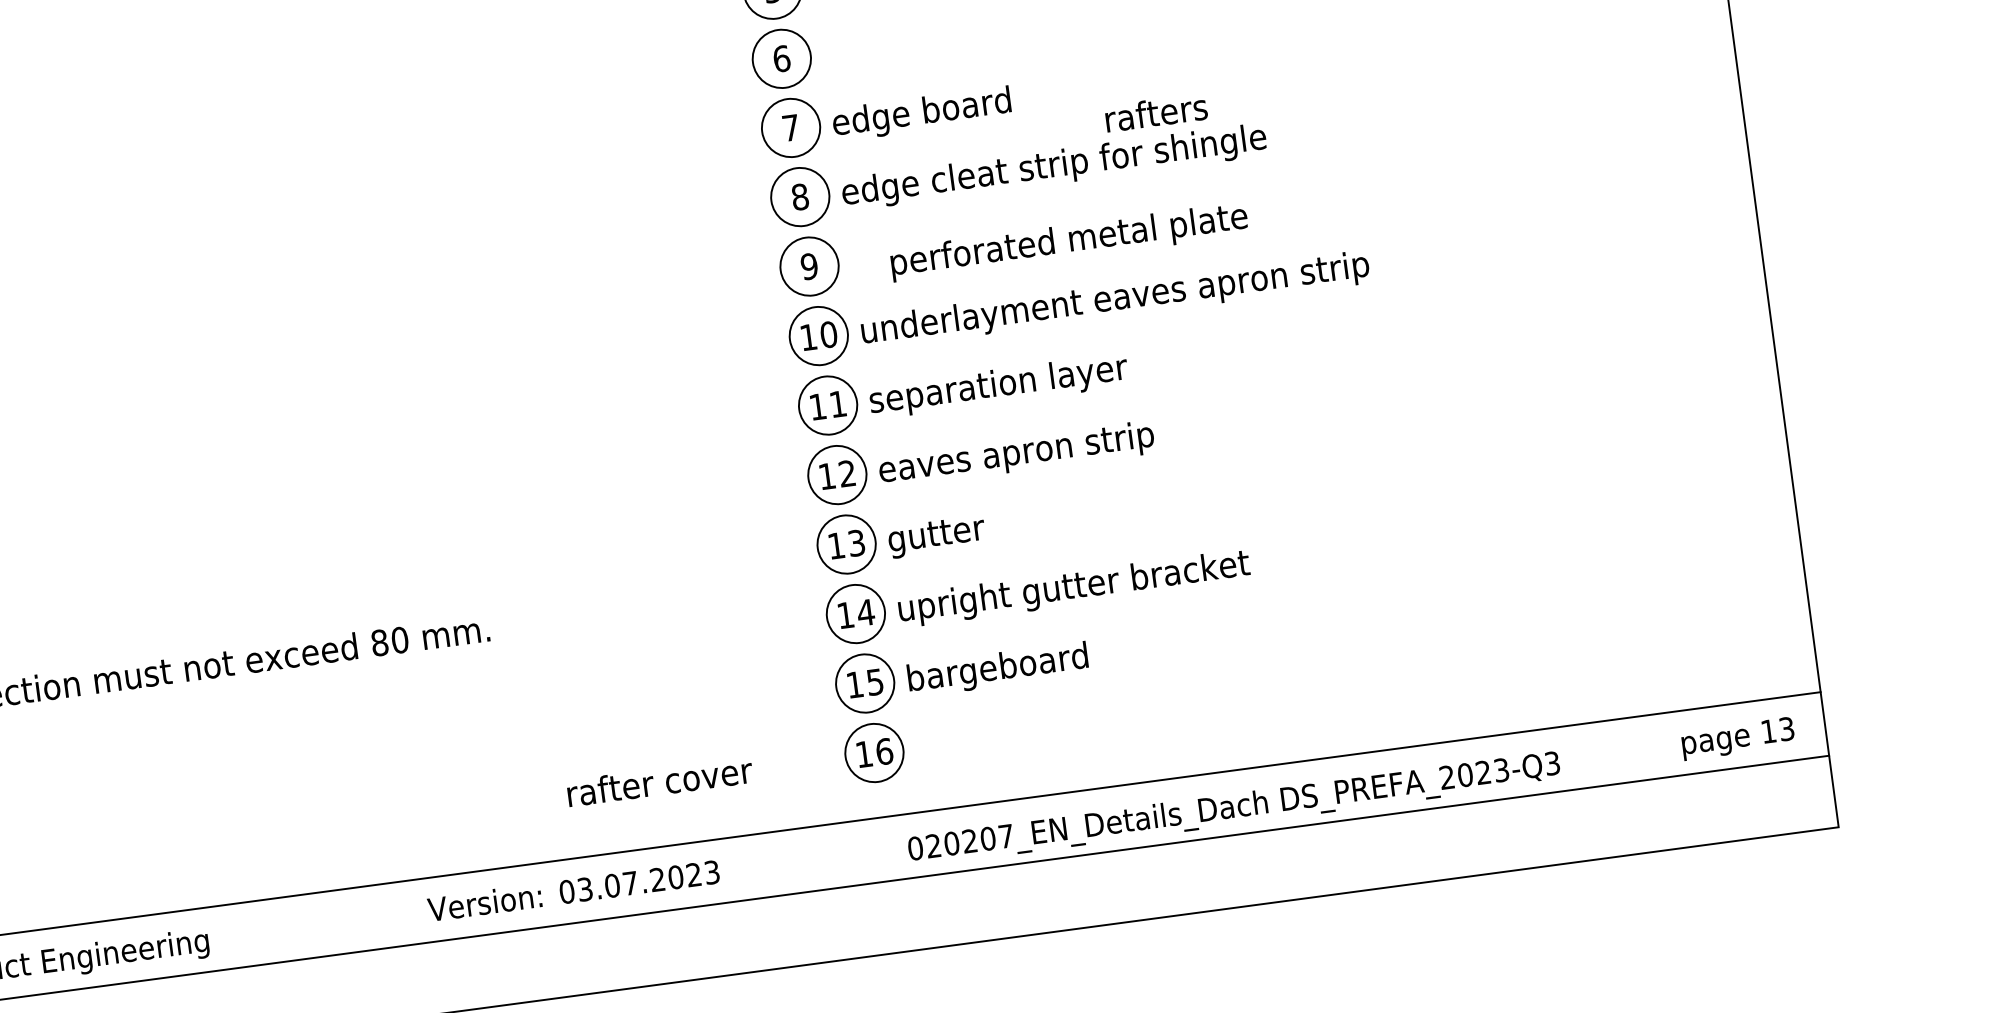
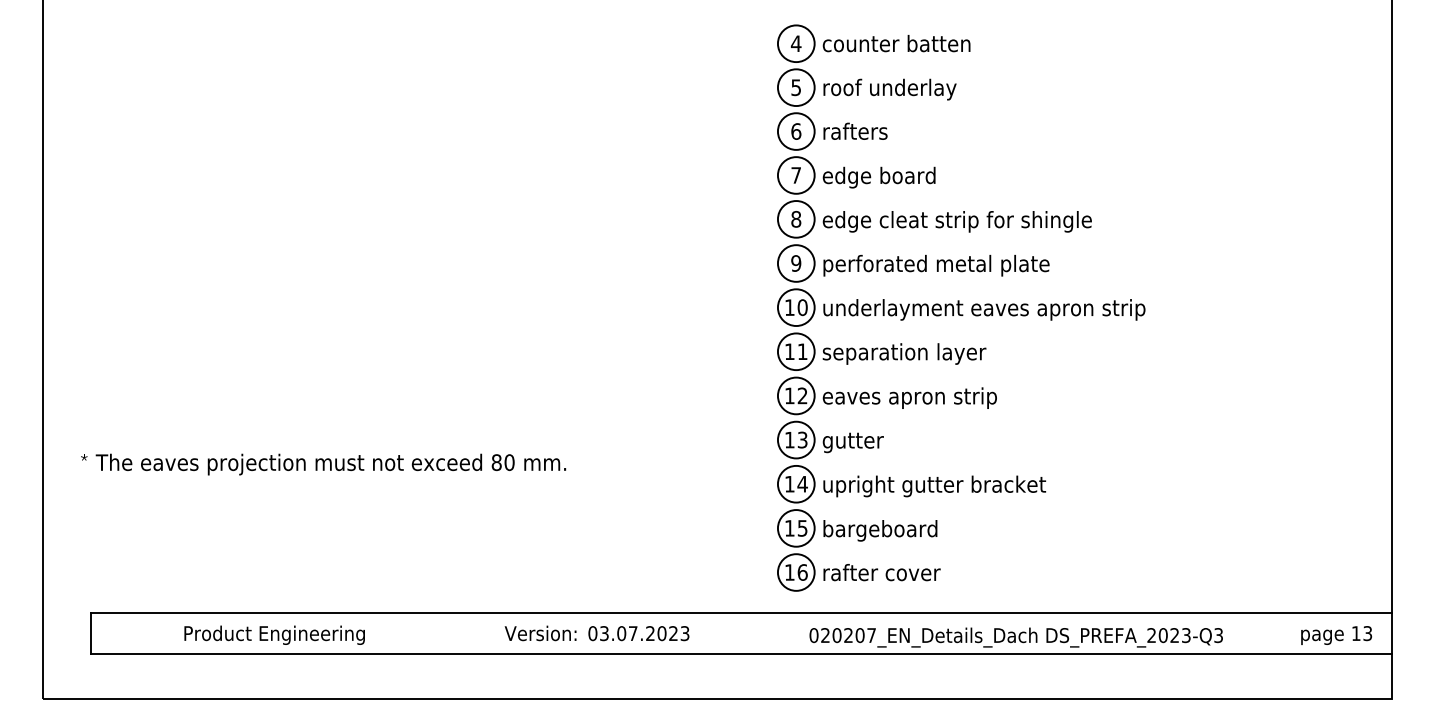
text: (1156, 111) -> (855, 130), moved
text: (1069, 241) -> (936, 265), moved
text: (659, 781) -> (881, 572), moved

